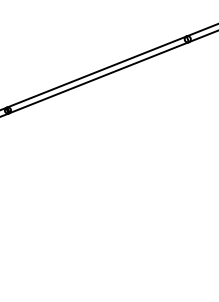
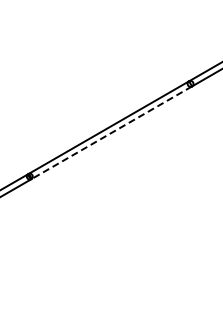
line: (98, 77) -> (111, 132), solid -> dashed

